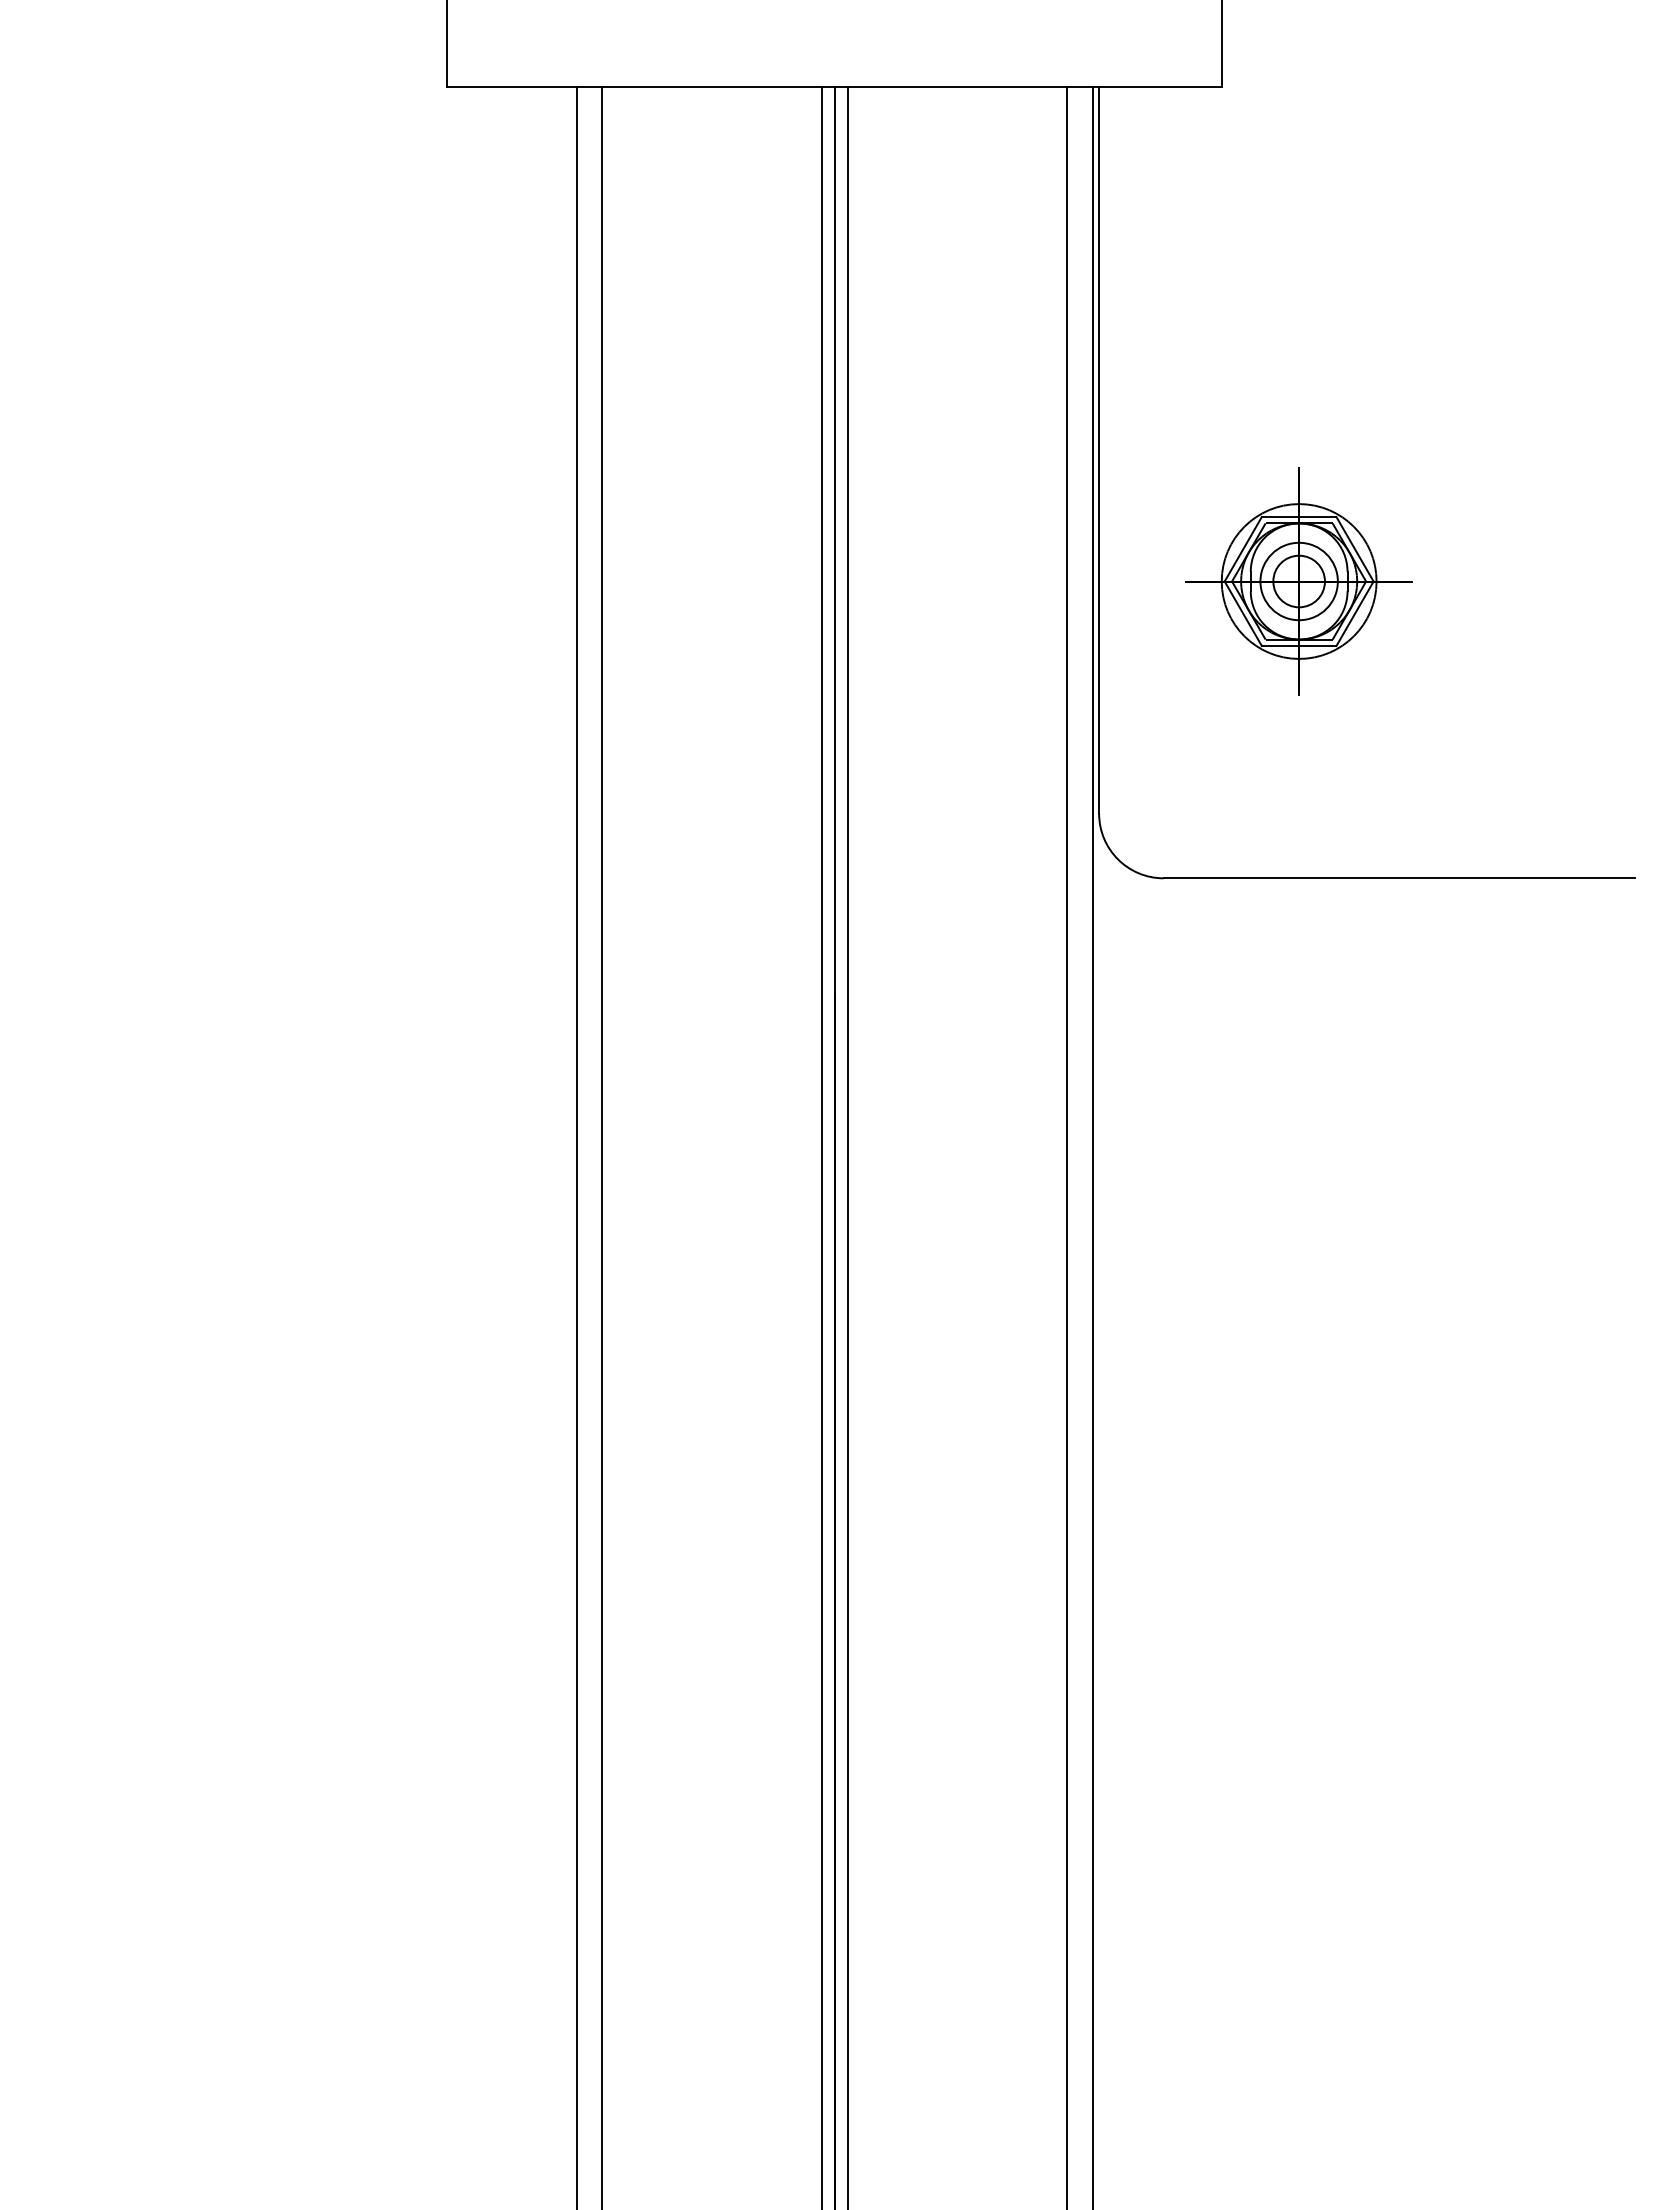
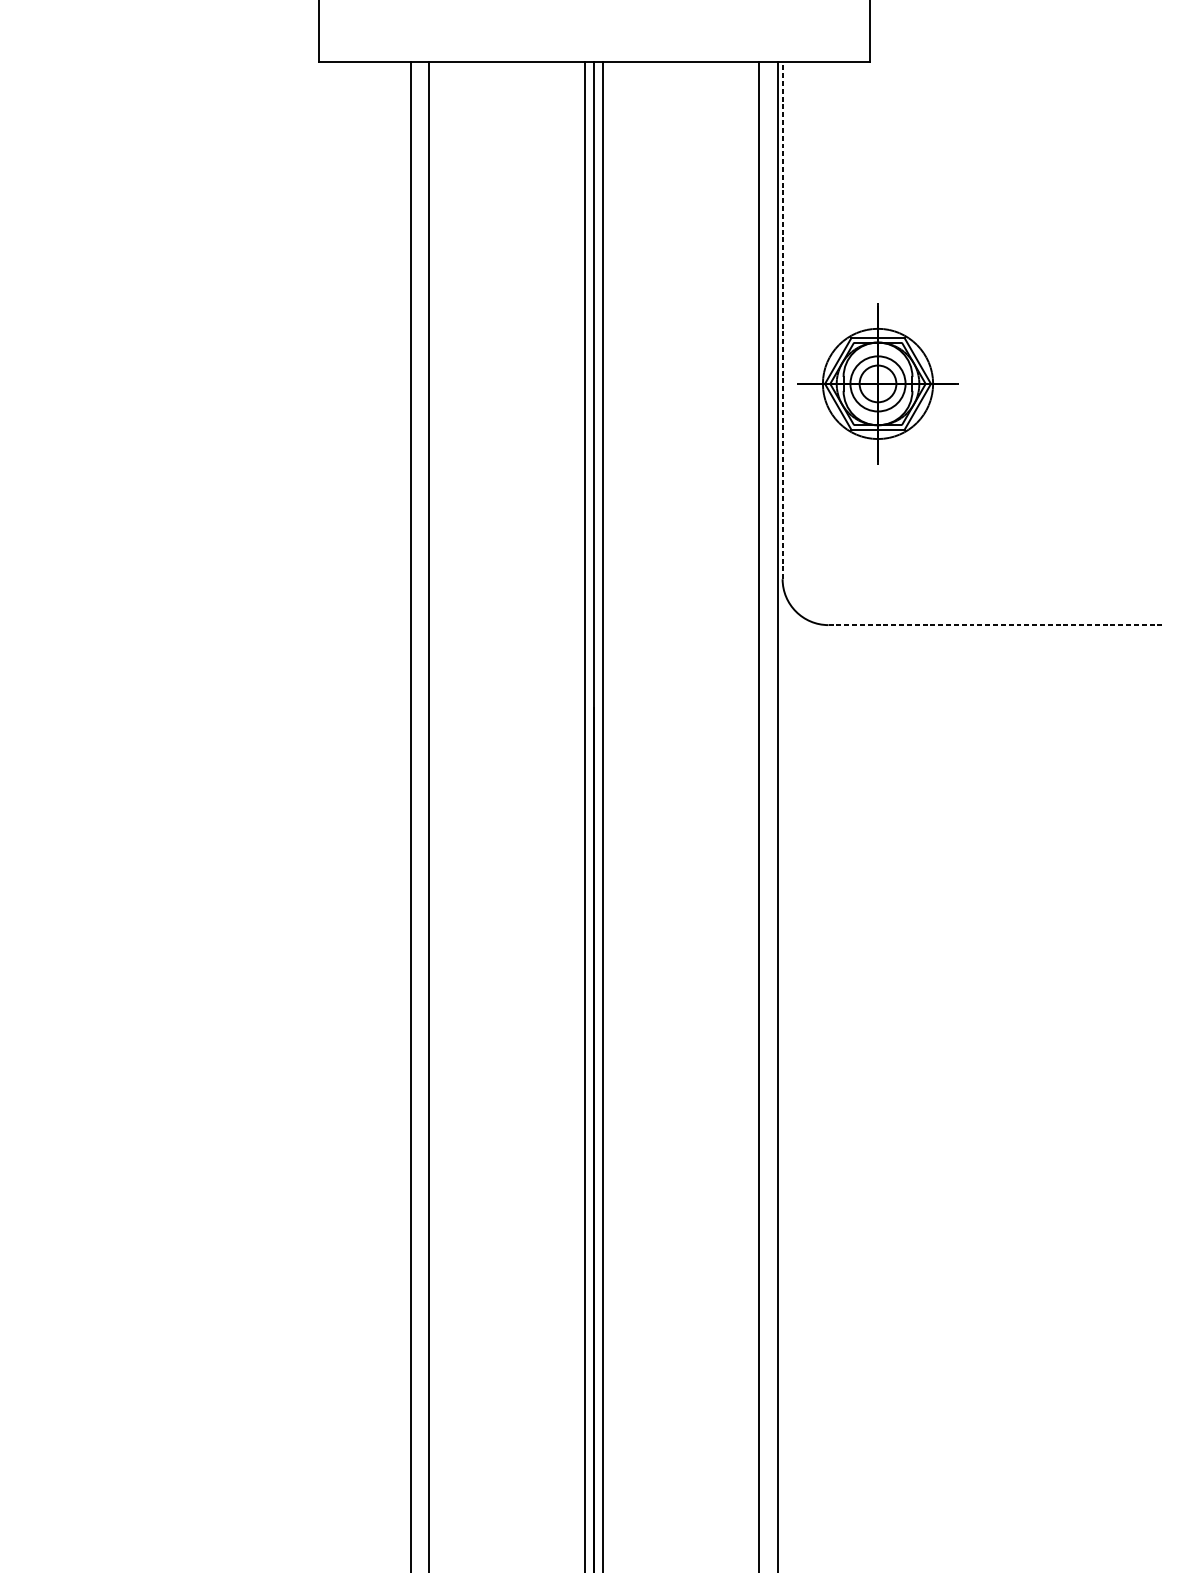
line: (1099, 449) -> (782, 319), solid -> dashed
part: (1298, 581) -> (877, 383), moved
line: (1399, 878) -> (996, 625), solid -> dashed

